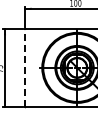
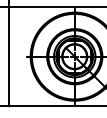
line: (24, 67) -> (8, 56), dashed -> solid

